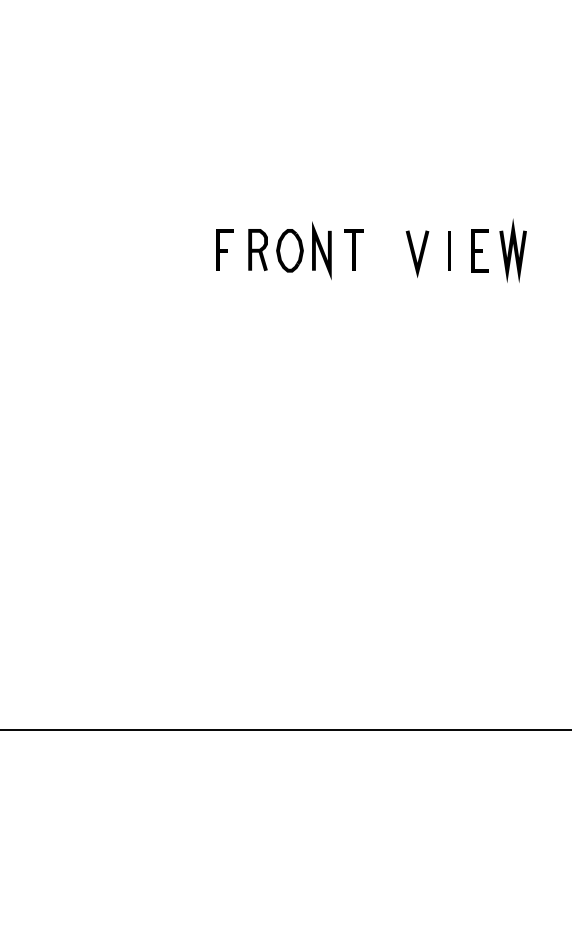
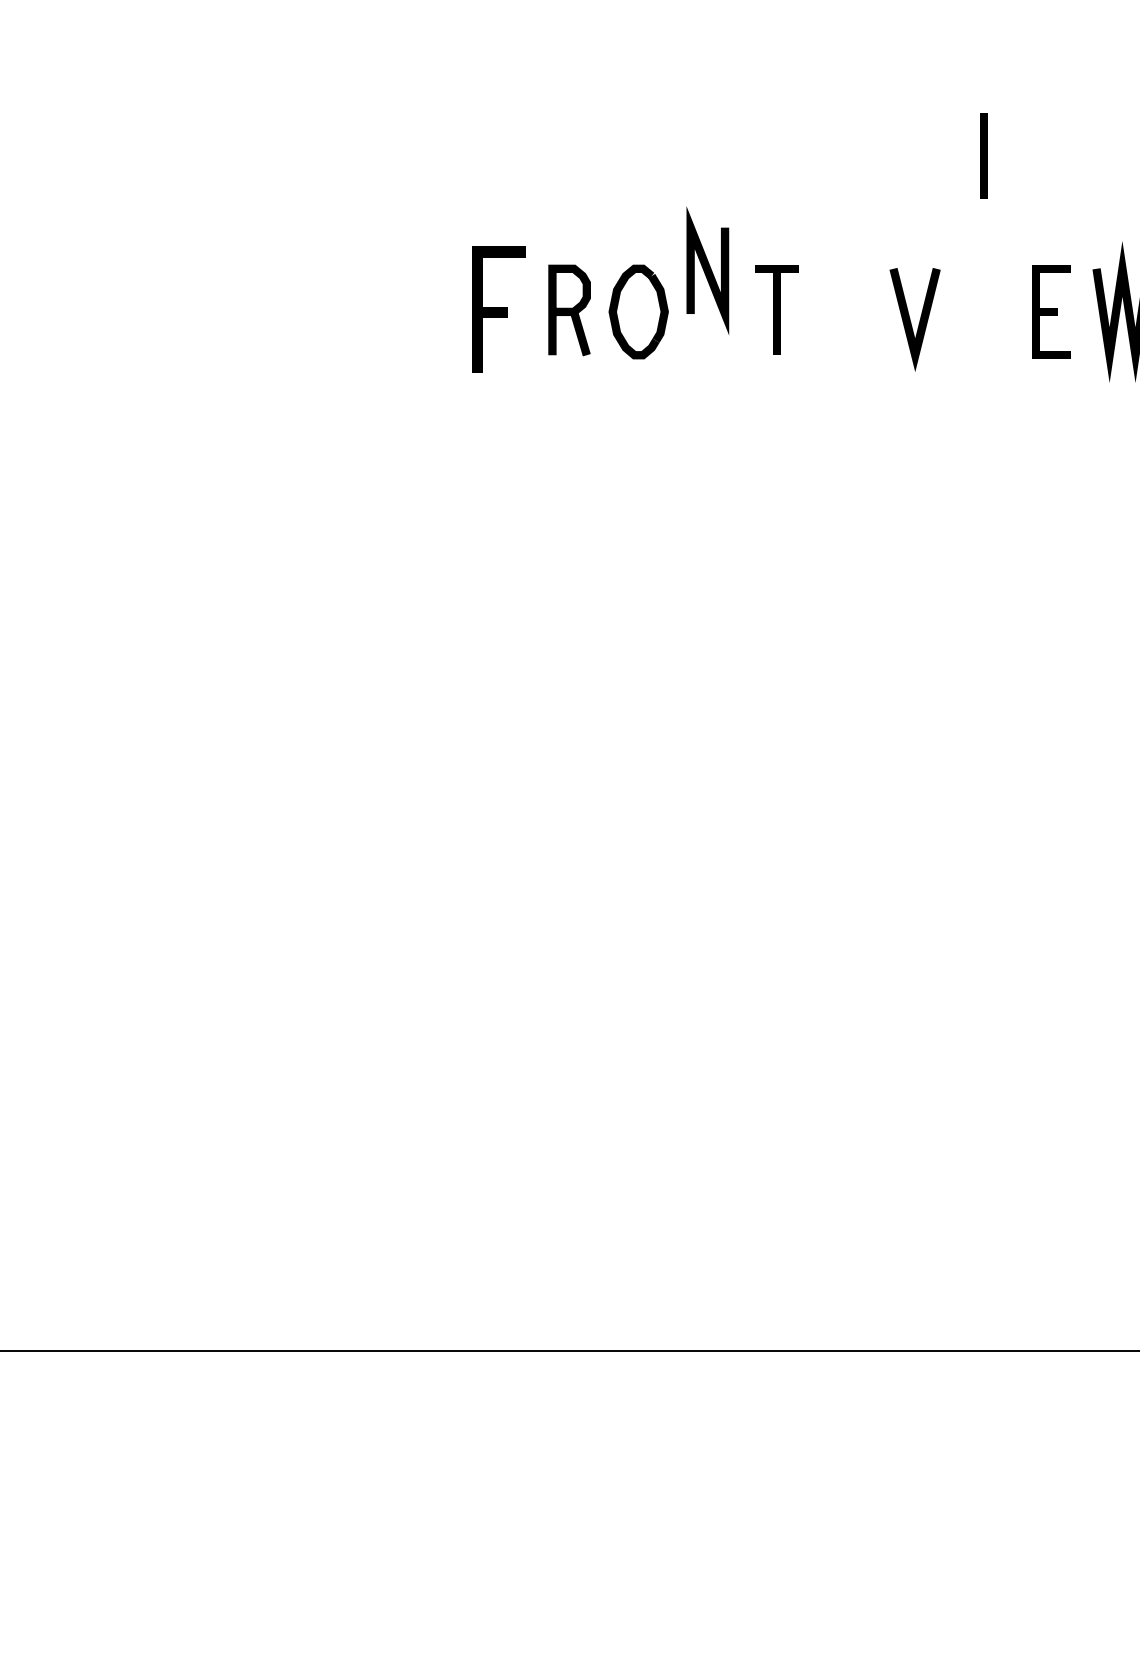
part: (224, 249) -> (496, 309), size x1.4
line: (321, 250) -> (707, 270), moved
line: (449, 250) -> (984, 155), moved

